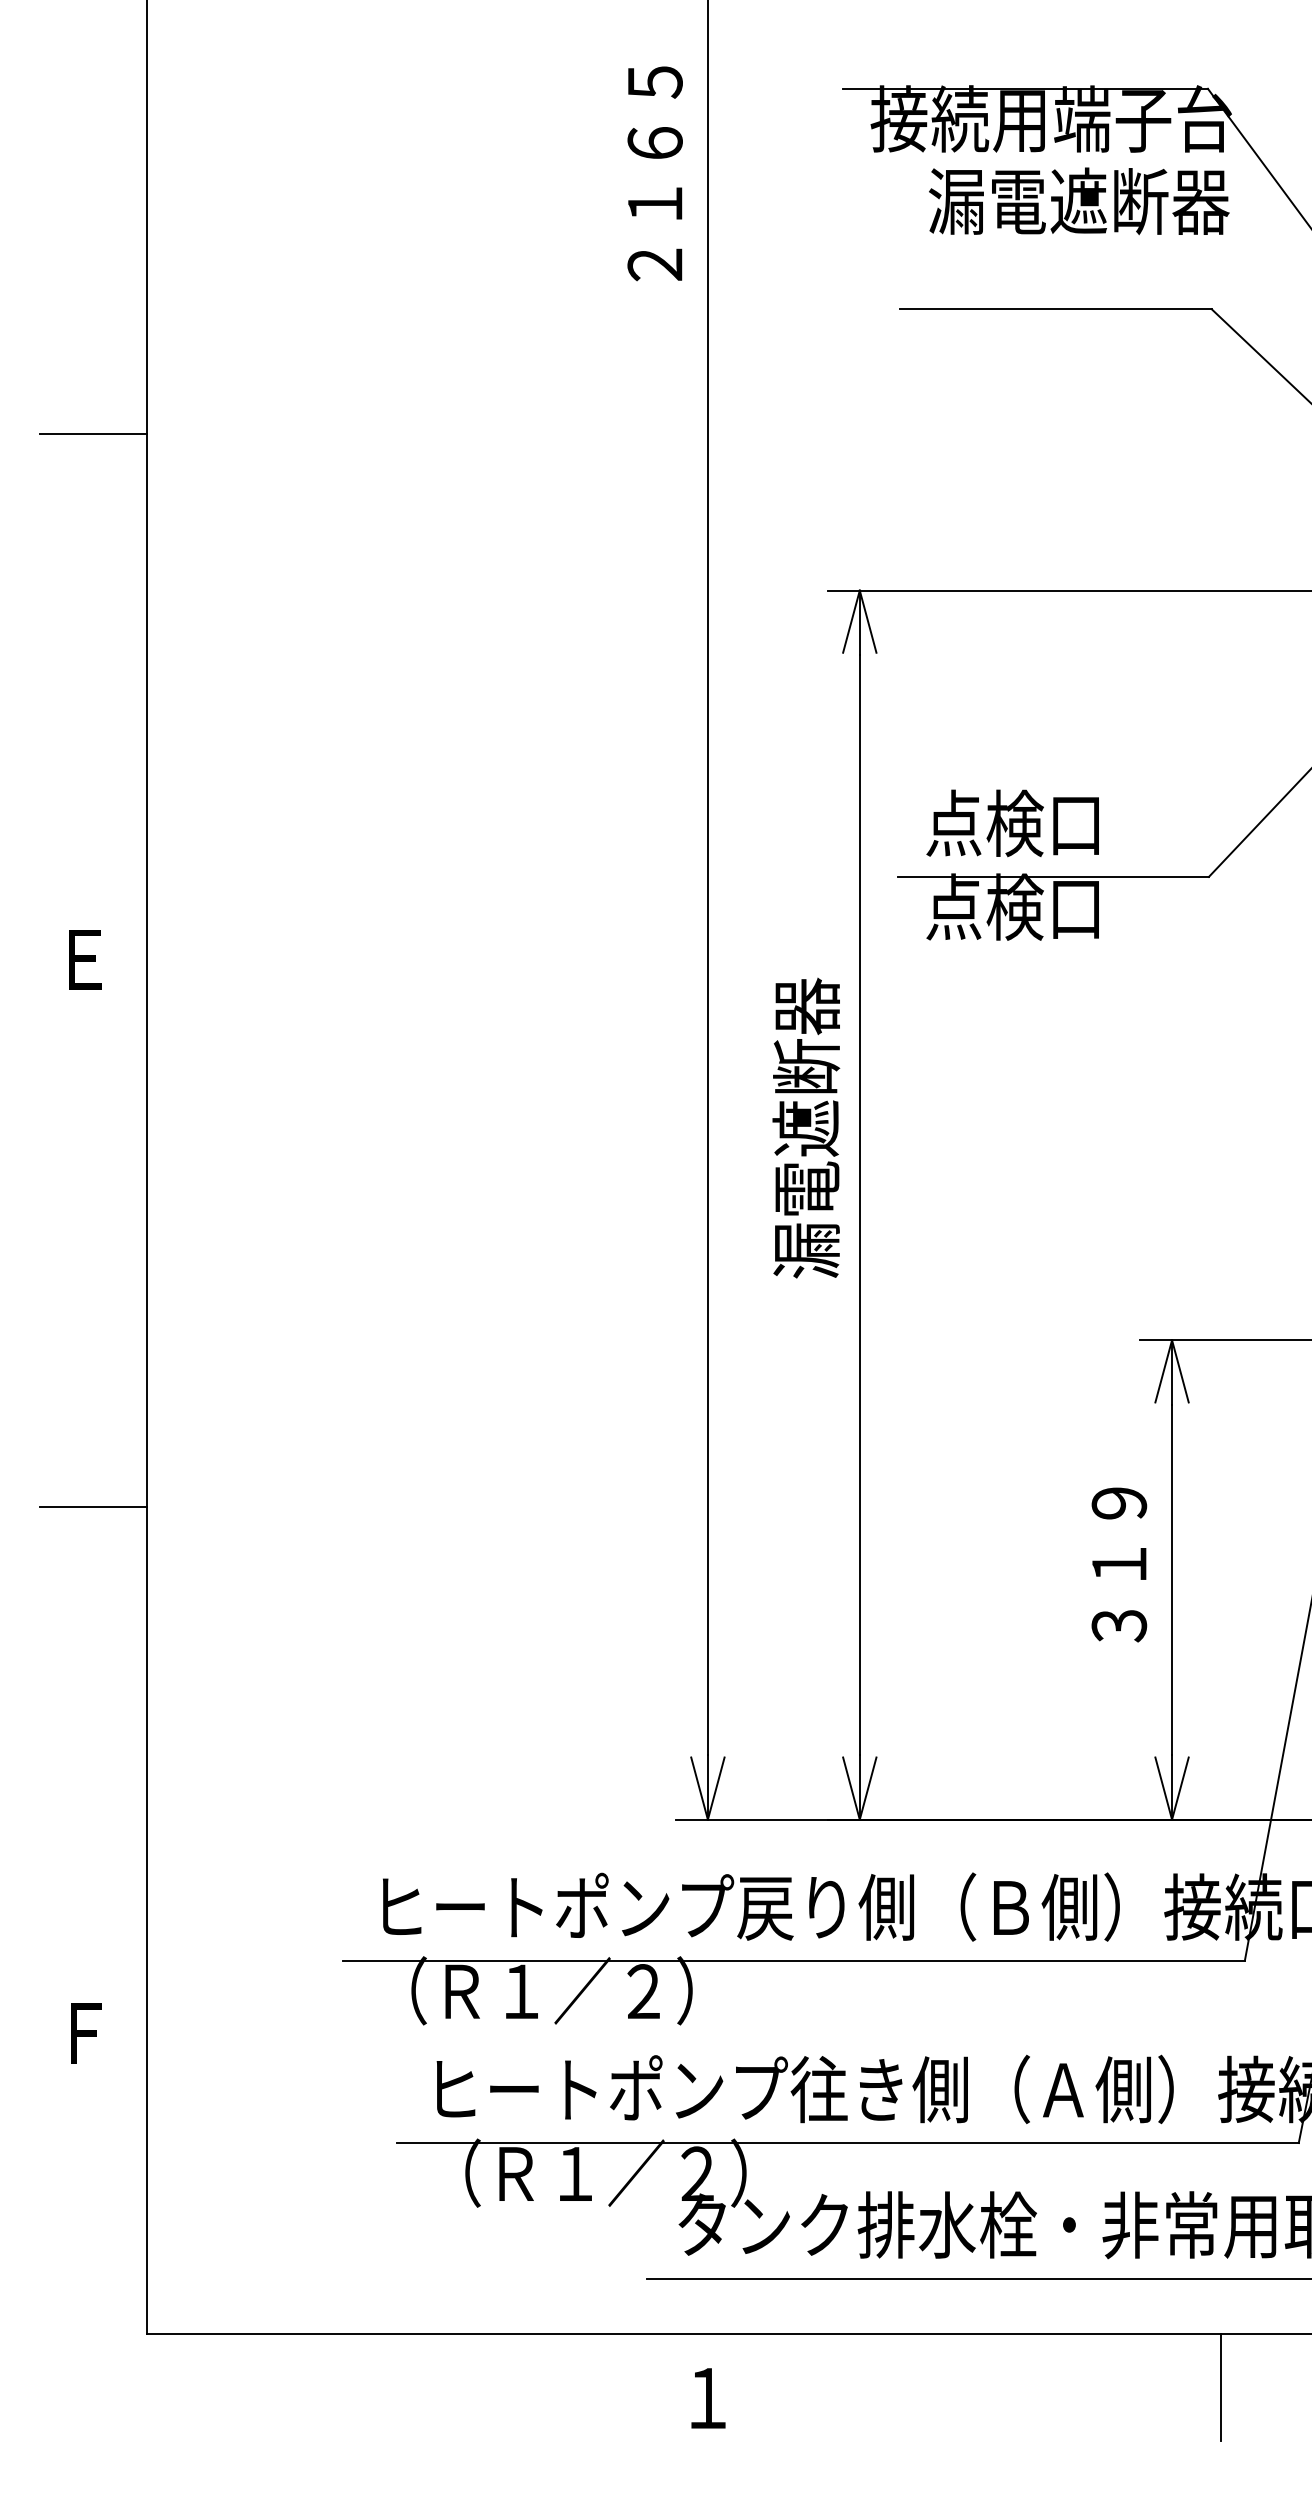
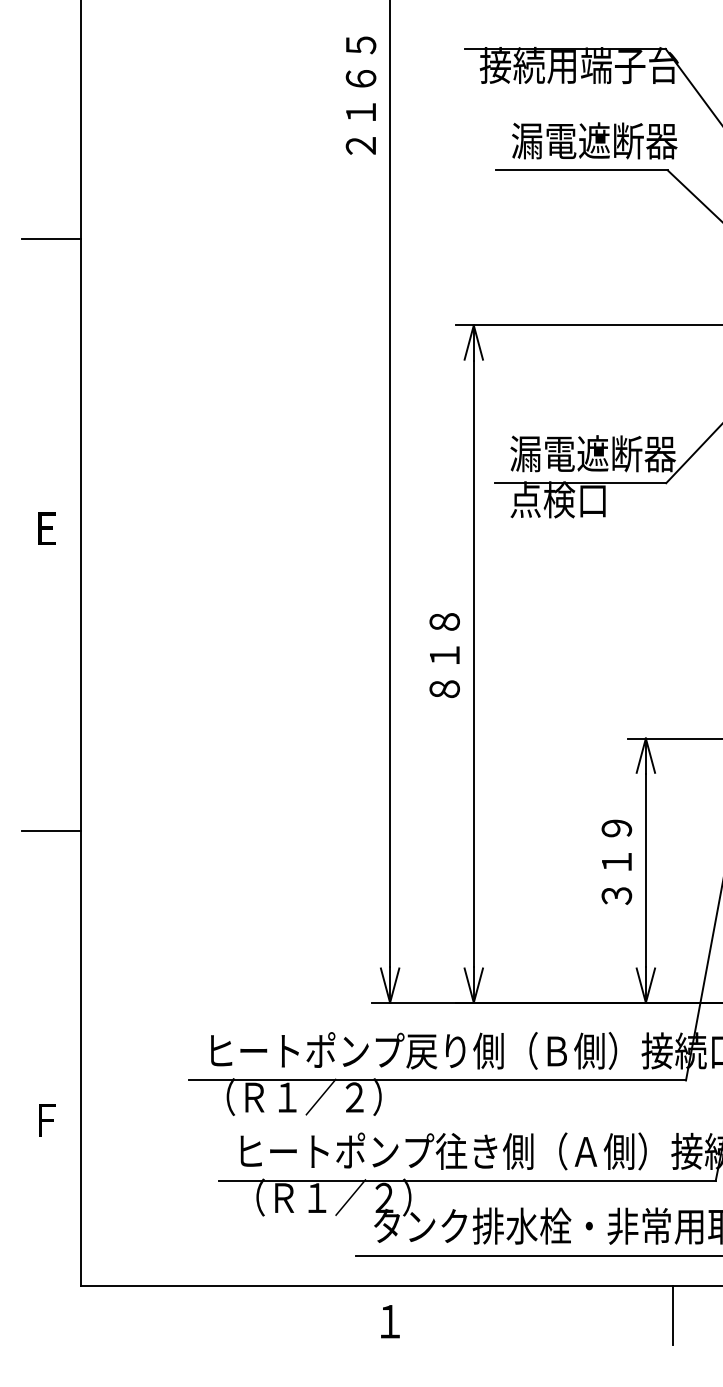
text: (1078, 200) -> (594, 140), moved
text: (1075, 822) -> (592, 453), 点検口 -> 漏電遮断器
text: (804, 1127) -> (443, 621), 漏電遮断器 -> ８１８

